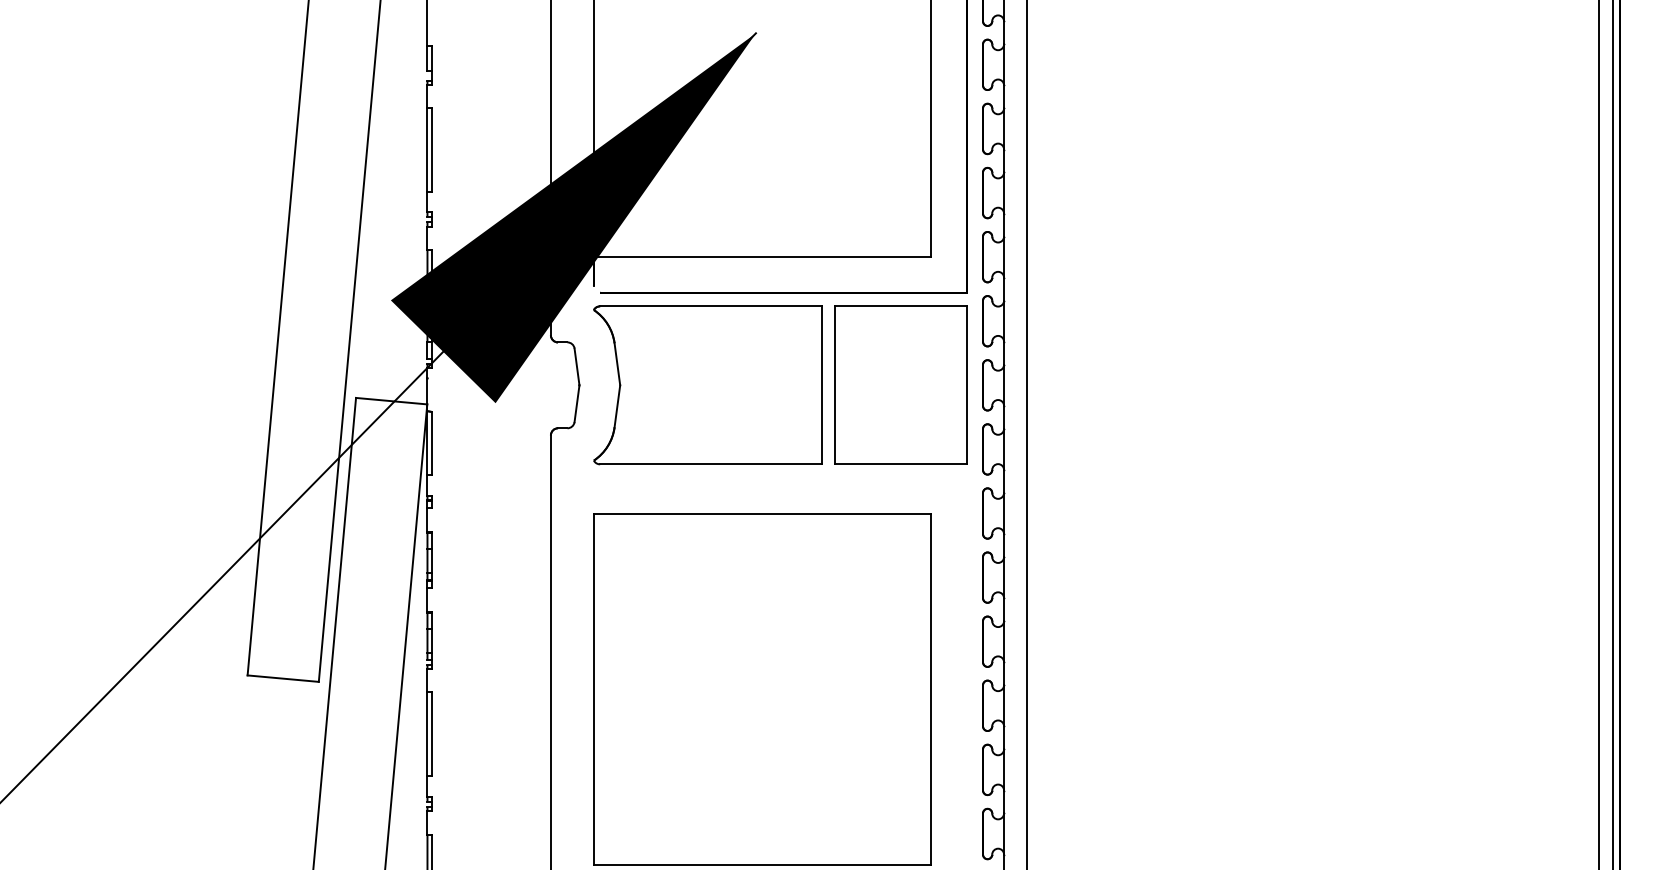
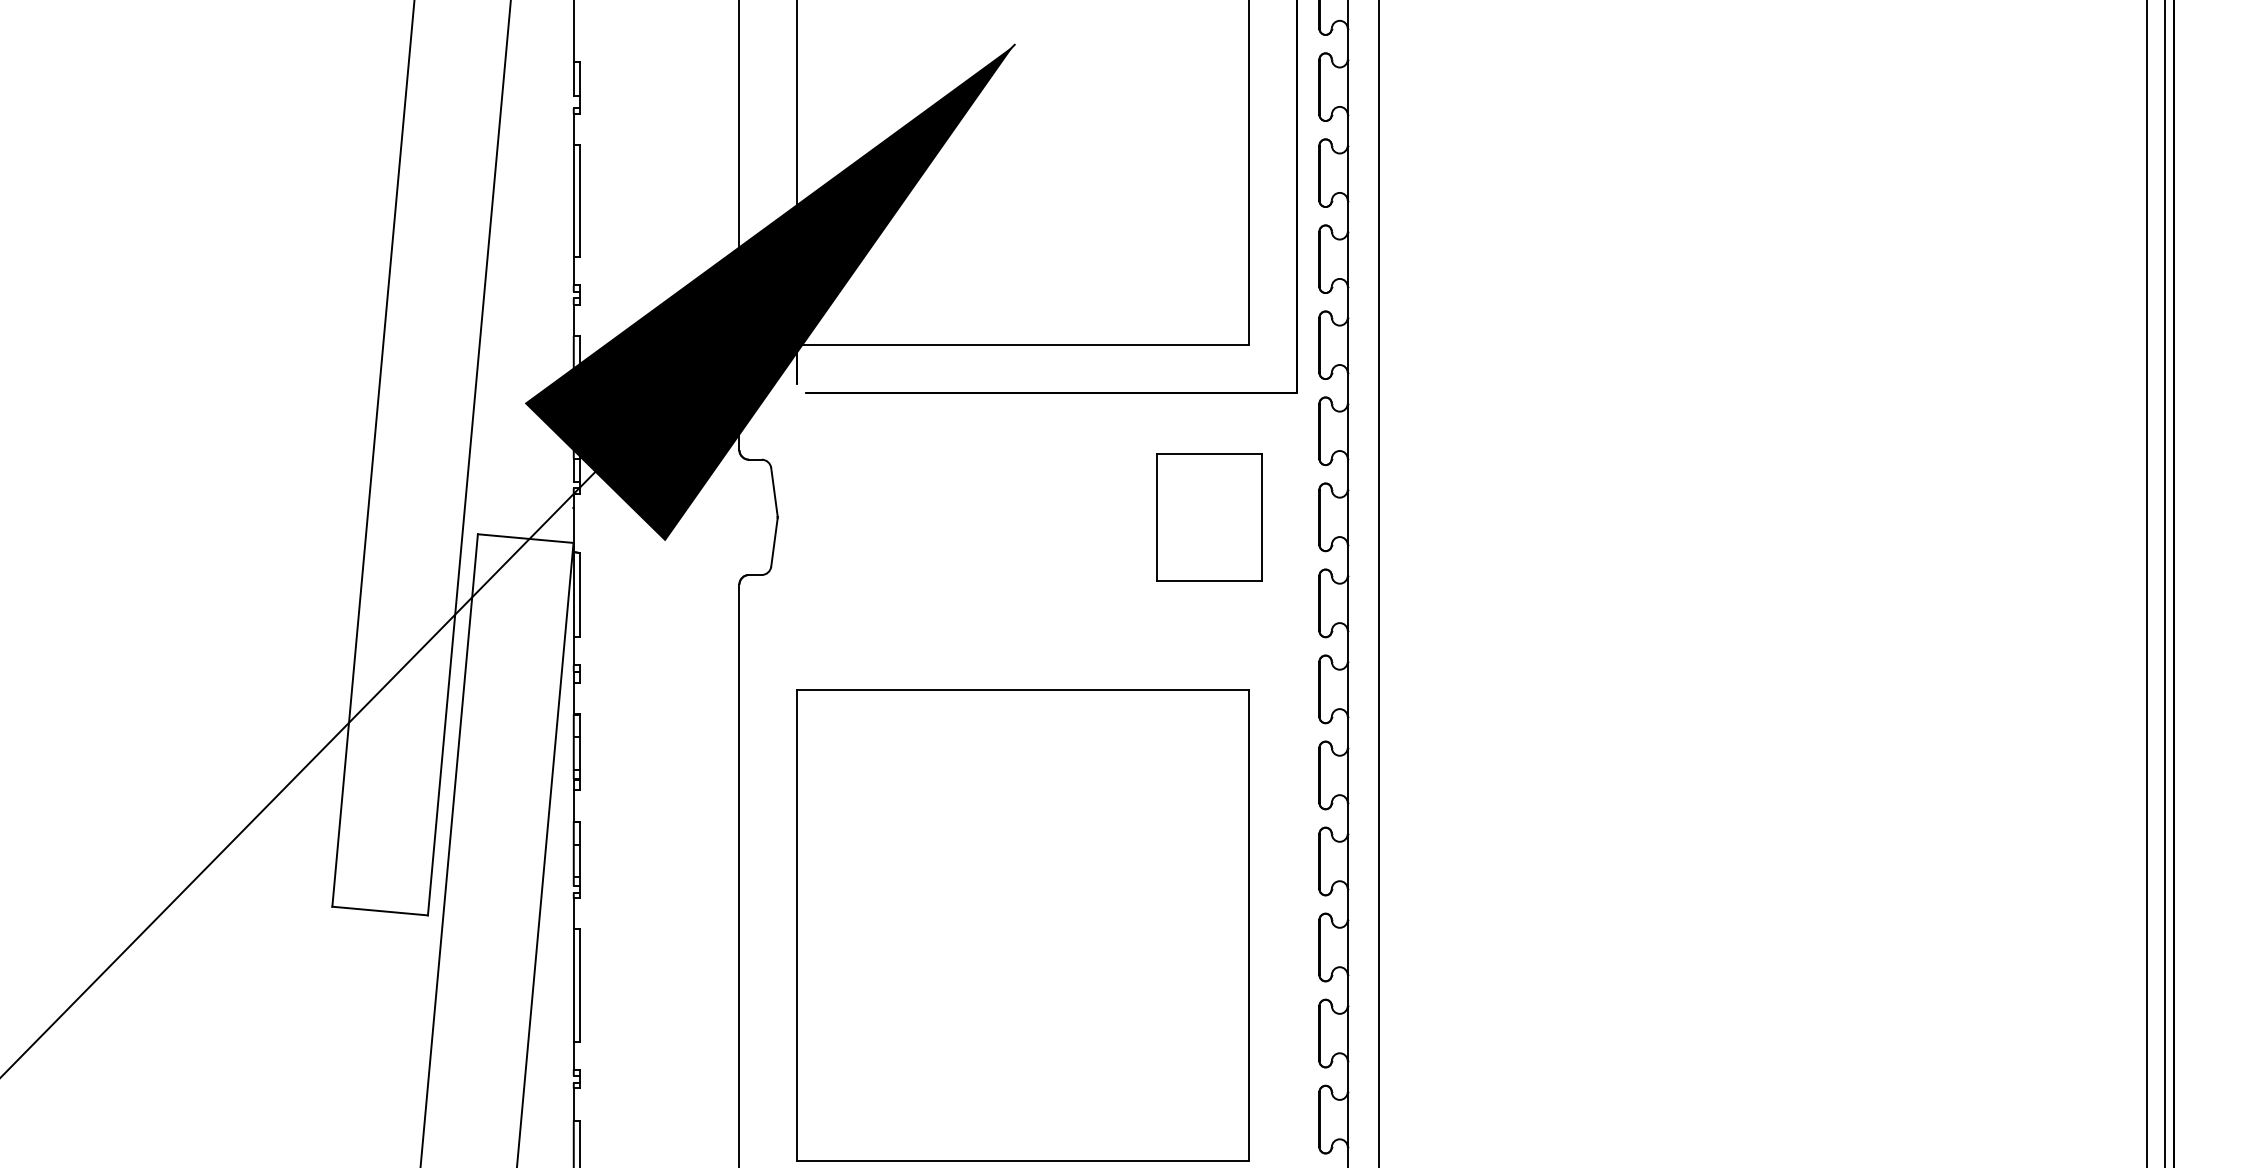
part: (900, 384) -> (1208, 516), size x0.6
part: (707, 385) -> (949, 517), removed

